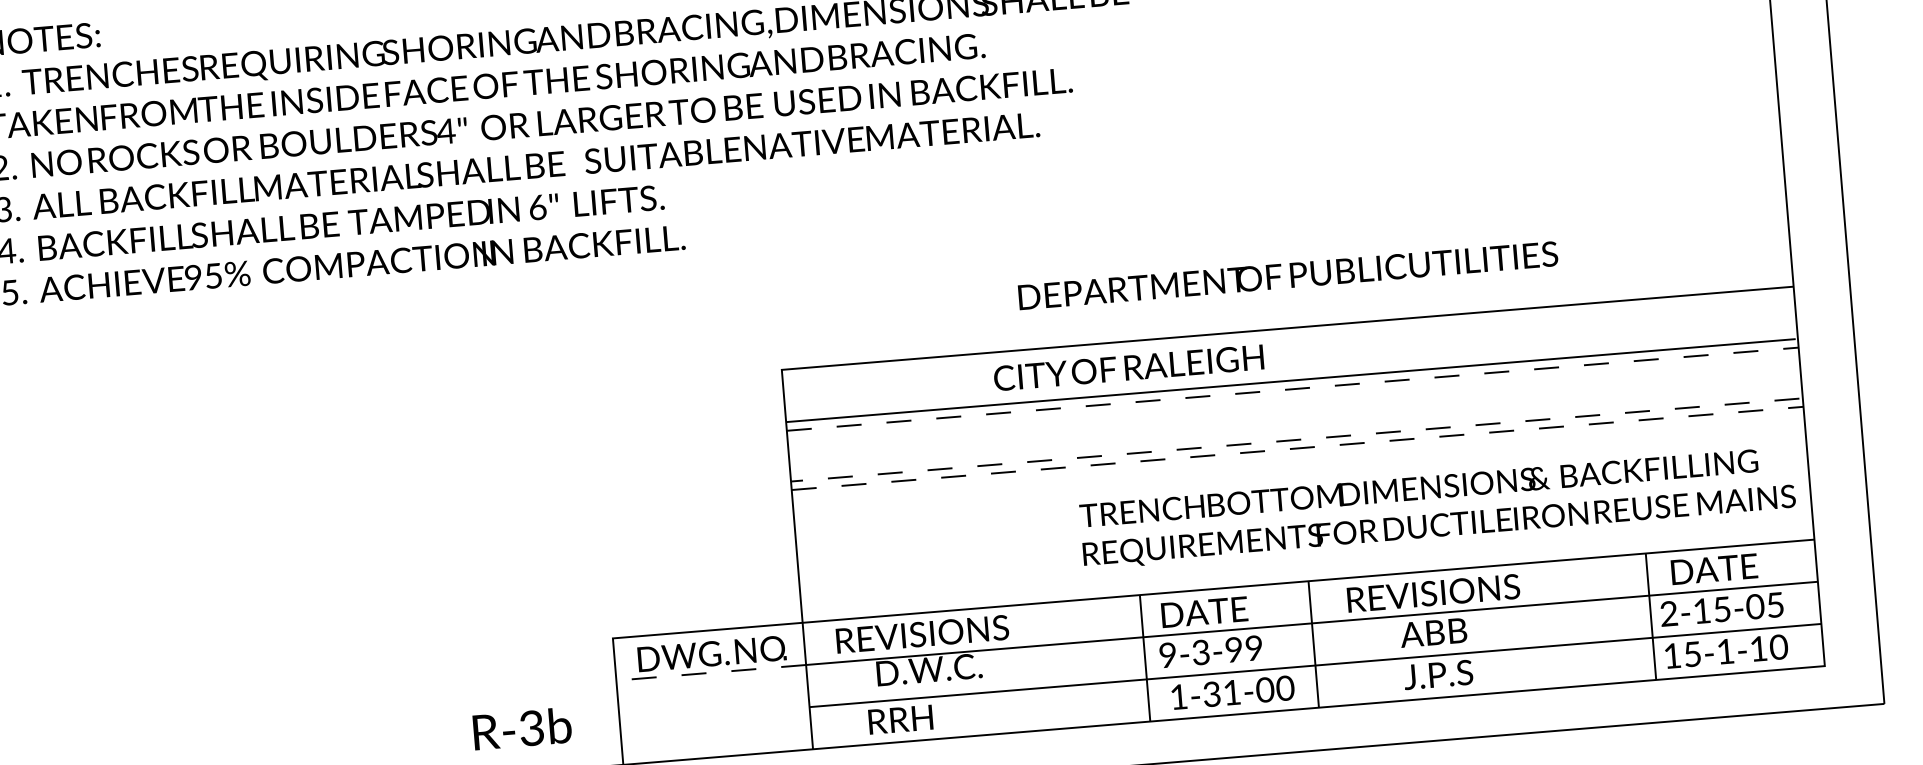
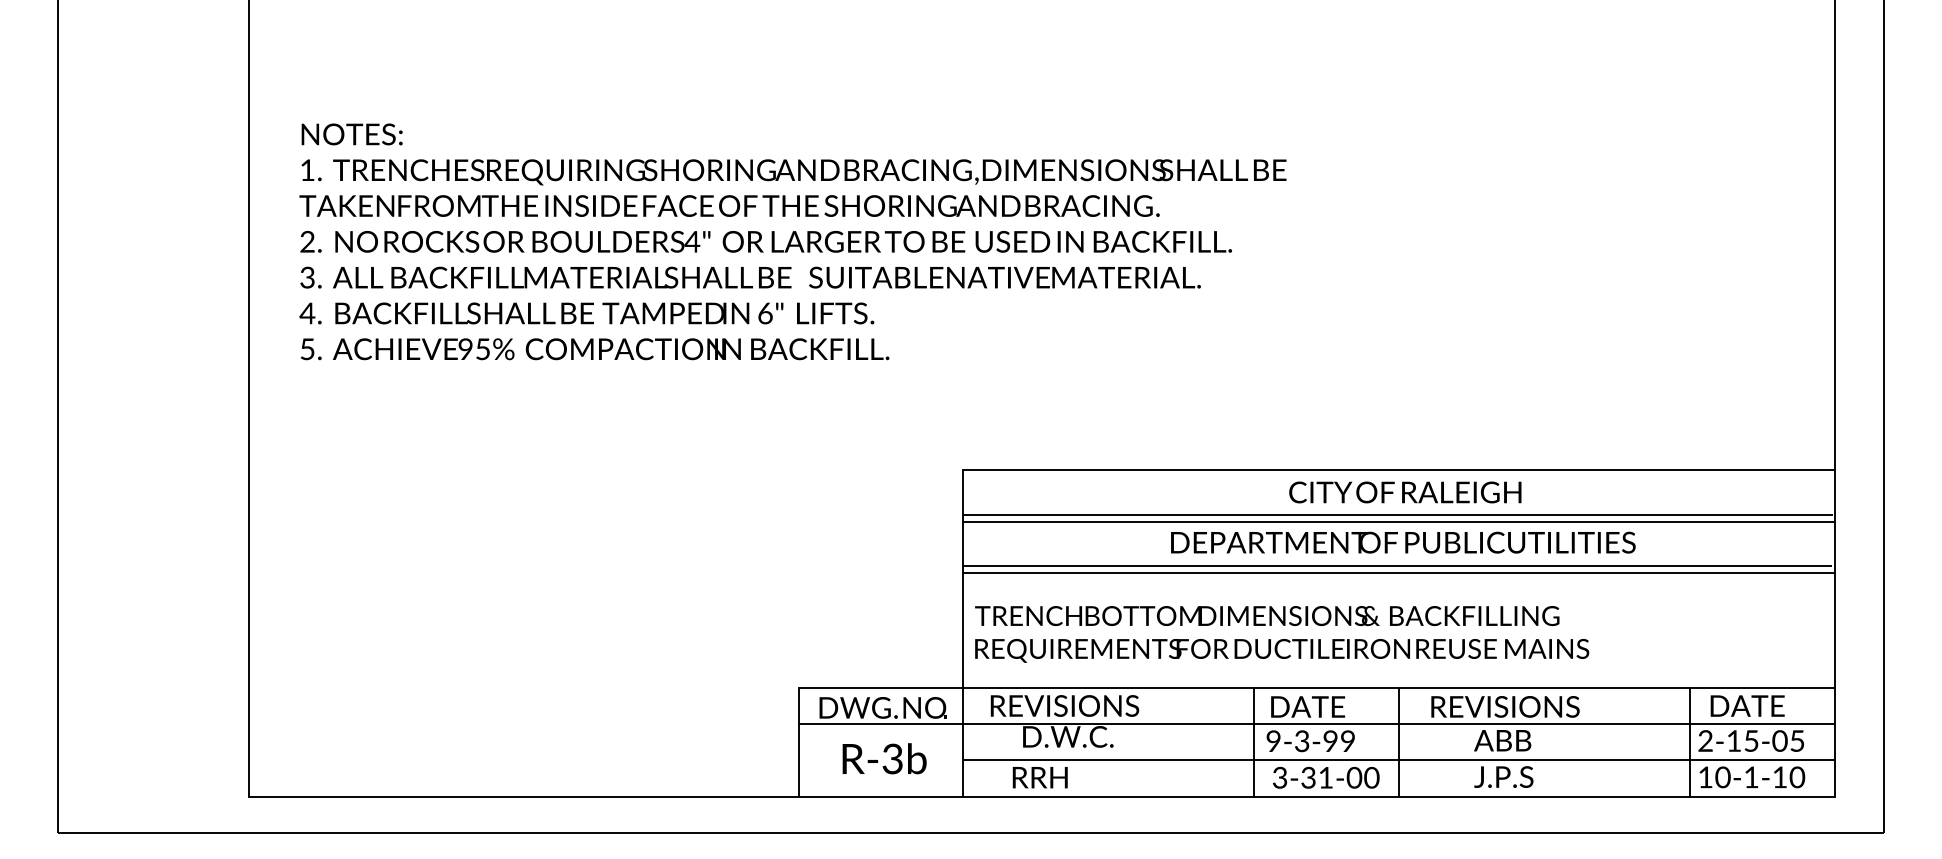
text: (1288, 275) -> (1403, 542), moved
text: (1129, 367) -> (1405, 492), moved
line: (1293, 389) -> (1399, 522), dashed -> solid
line: (1294, 439) -> (1397, 565), dashed -> solid
line: (1297, 448) -> (1399, 573), dashed -> solid
text: (1438, 508) -> (1282, 634), moved
text: (1692, 654) -> (1722, 777), 15-1-10 -> 10-1-10
line: (711, 673) -> (881, 724), dashed -> solid
text: (1179, 696) -> (1280, 777), 1-31-00 -> 3-31-00
text: (522, 728) -> (884, 758), moved

